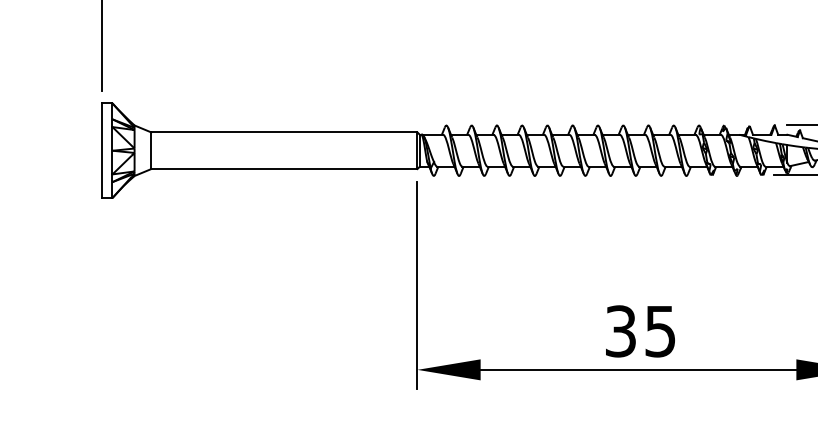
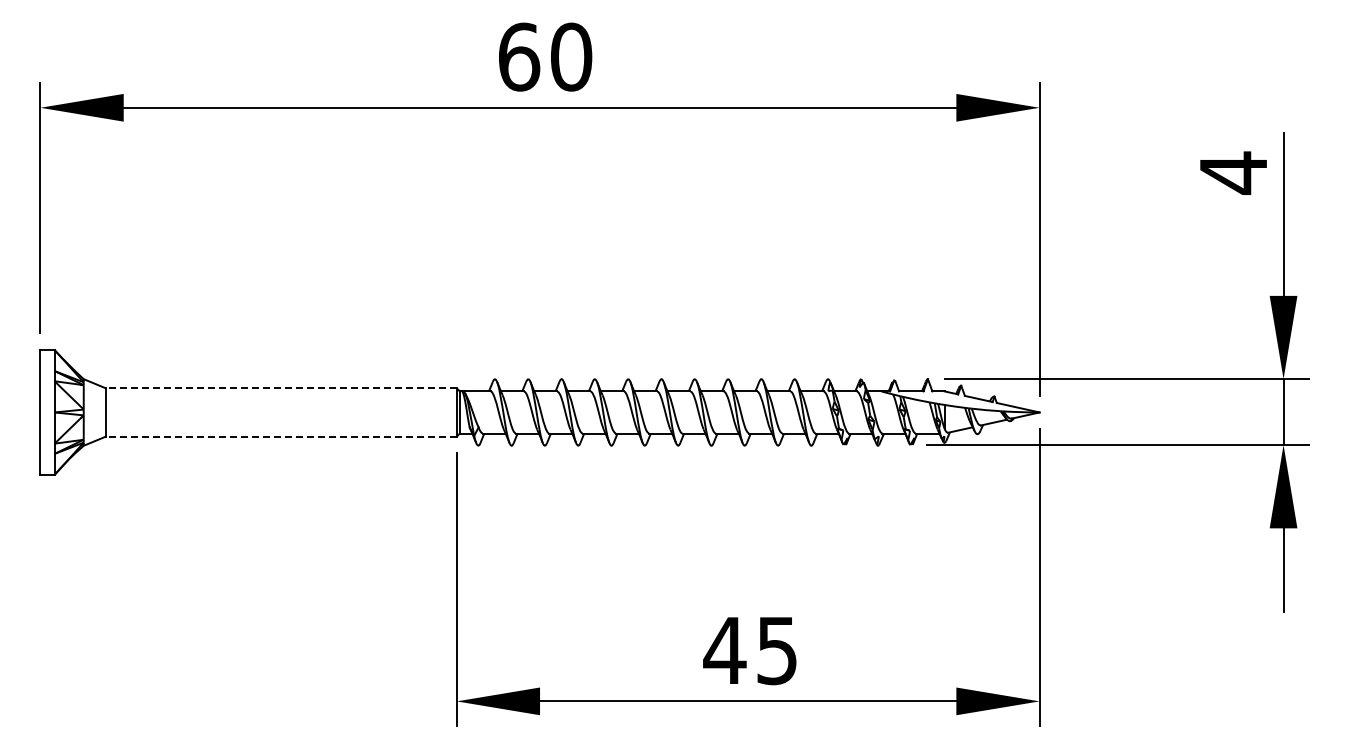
line: (283, 132) -> (280, 388), solid -> dashed
line: (283, 168) -> (280, 436), solid -> dashed
text: (620, 331) -> (724, 650), 35 -> 45

